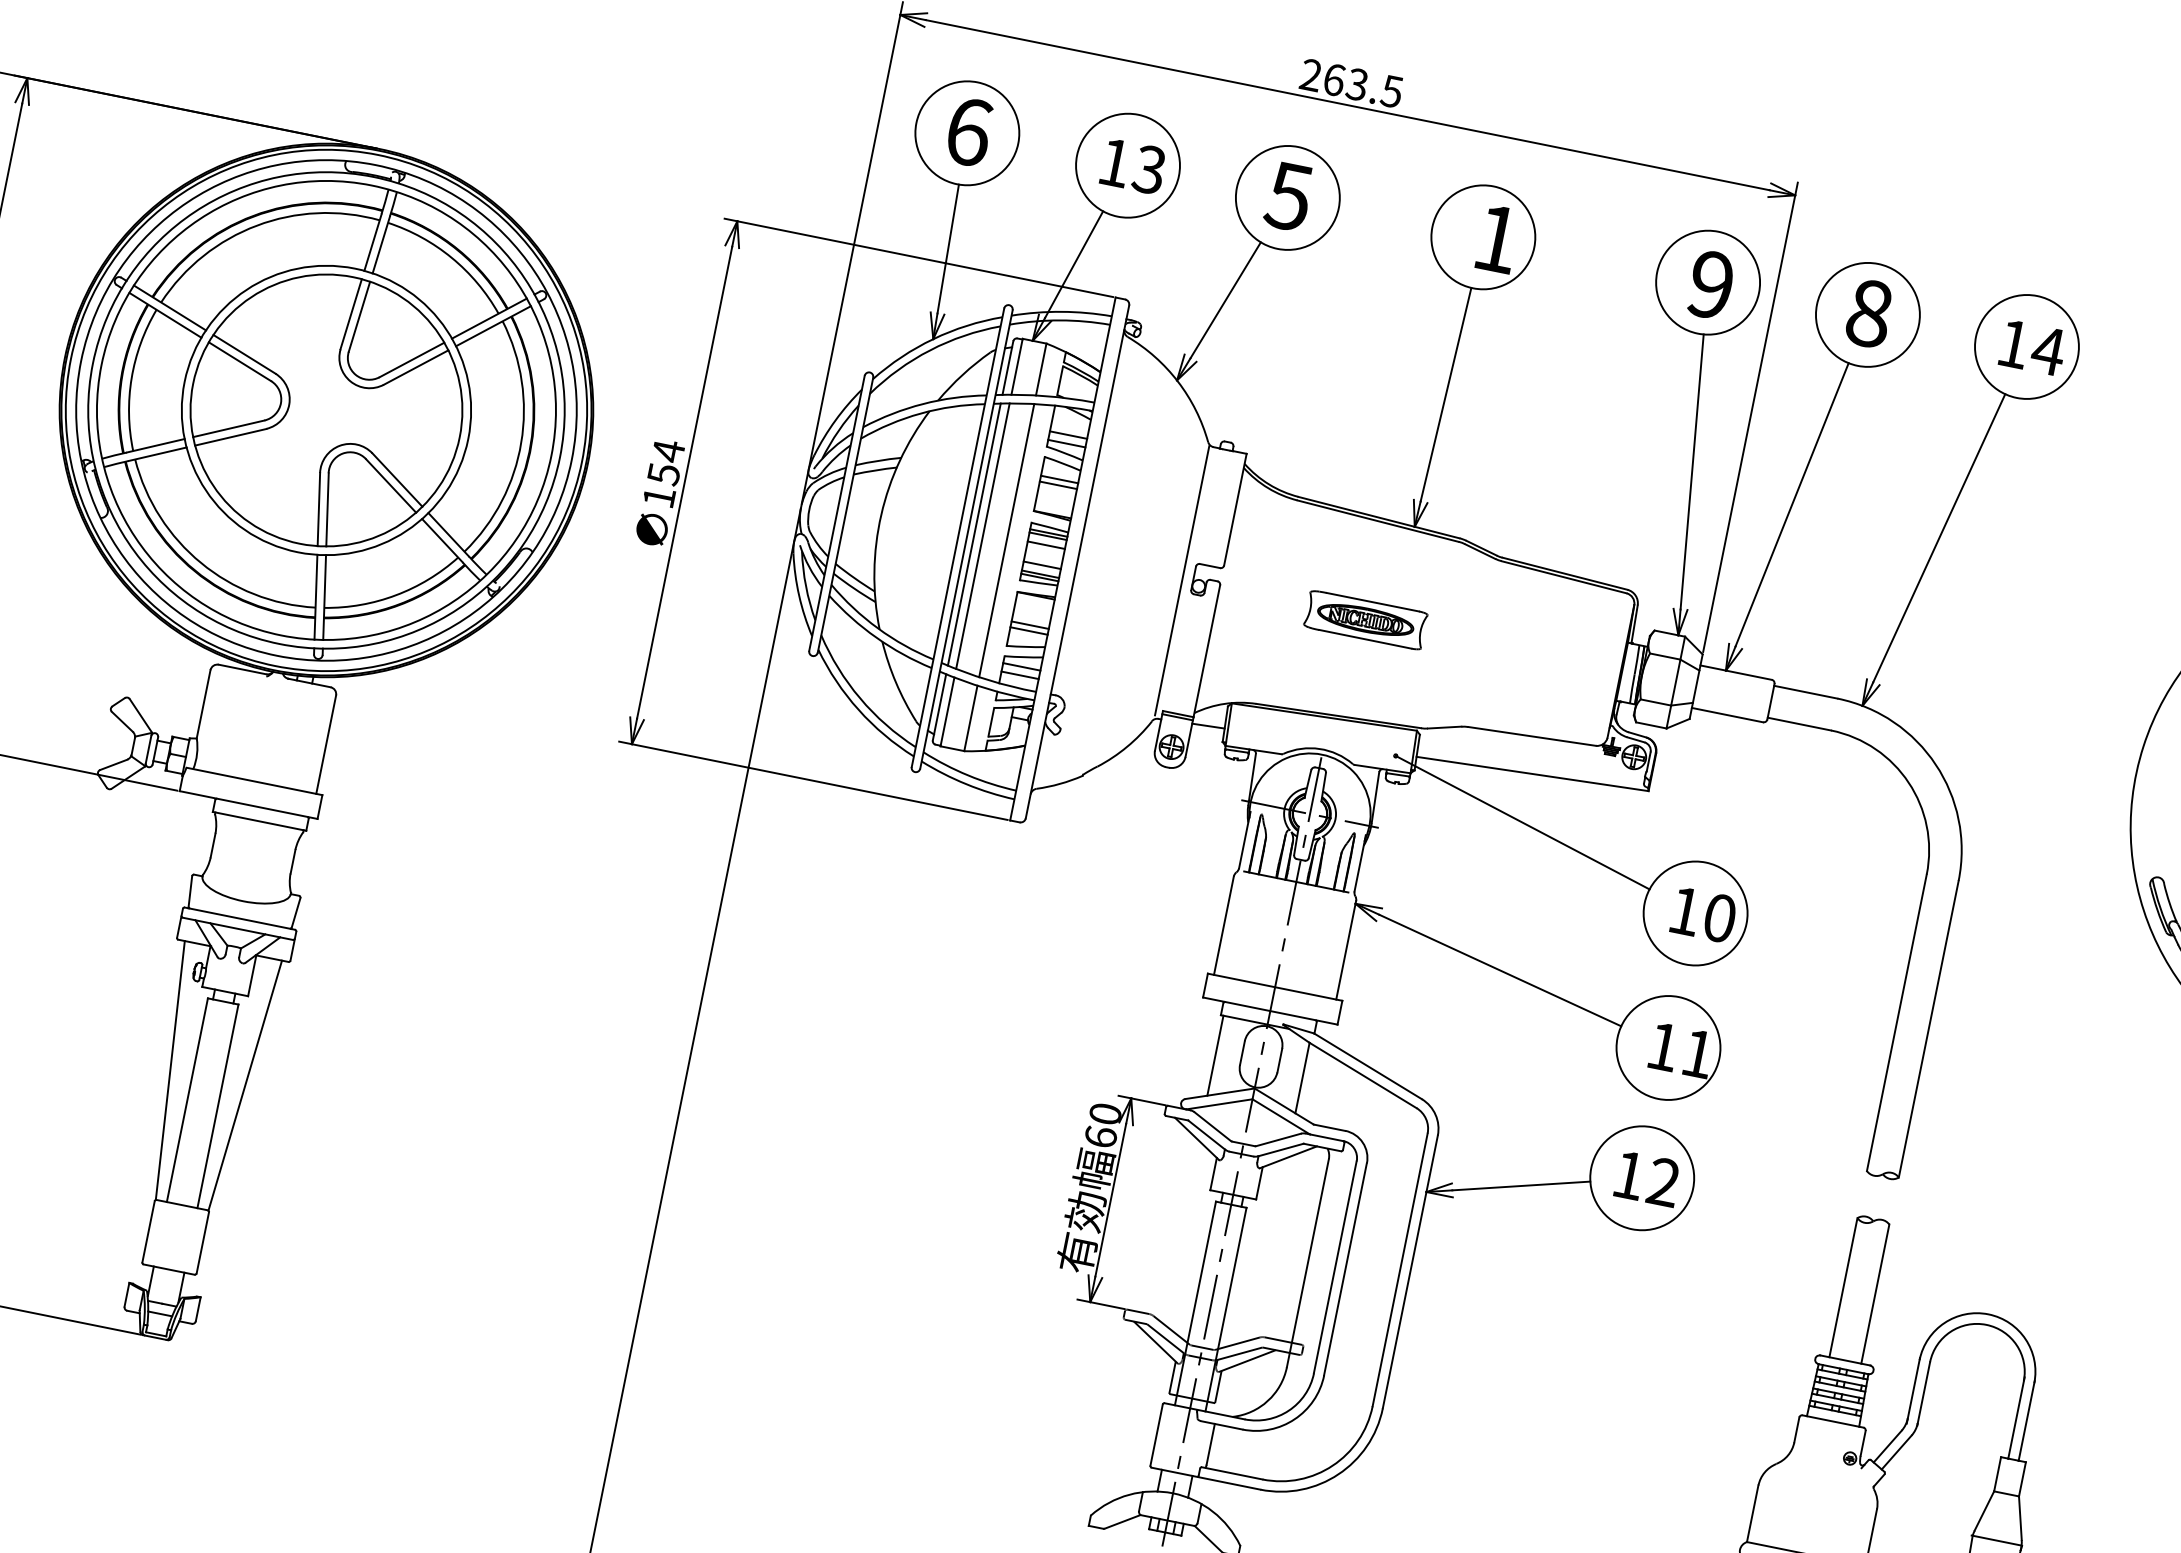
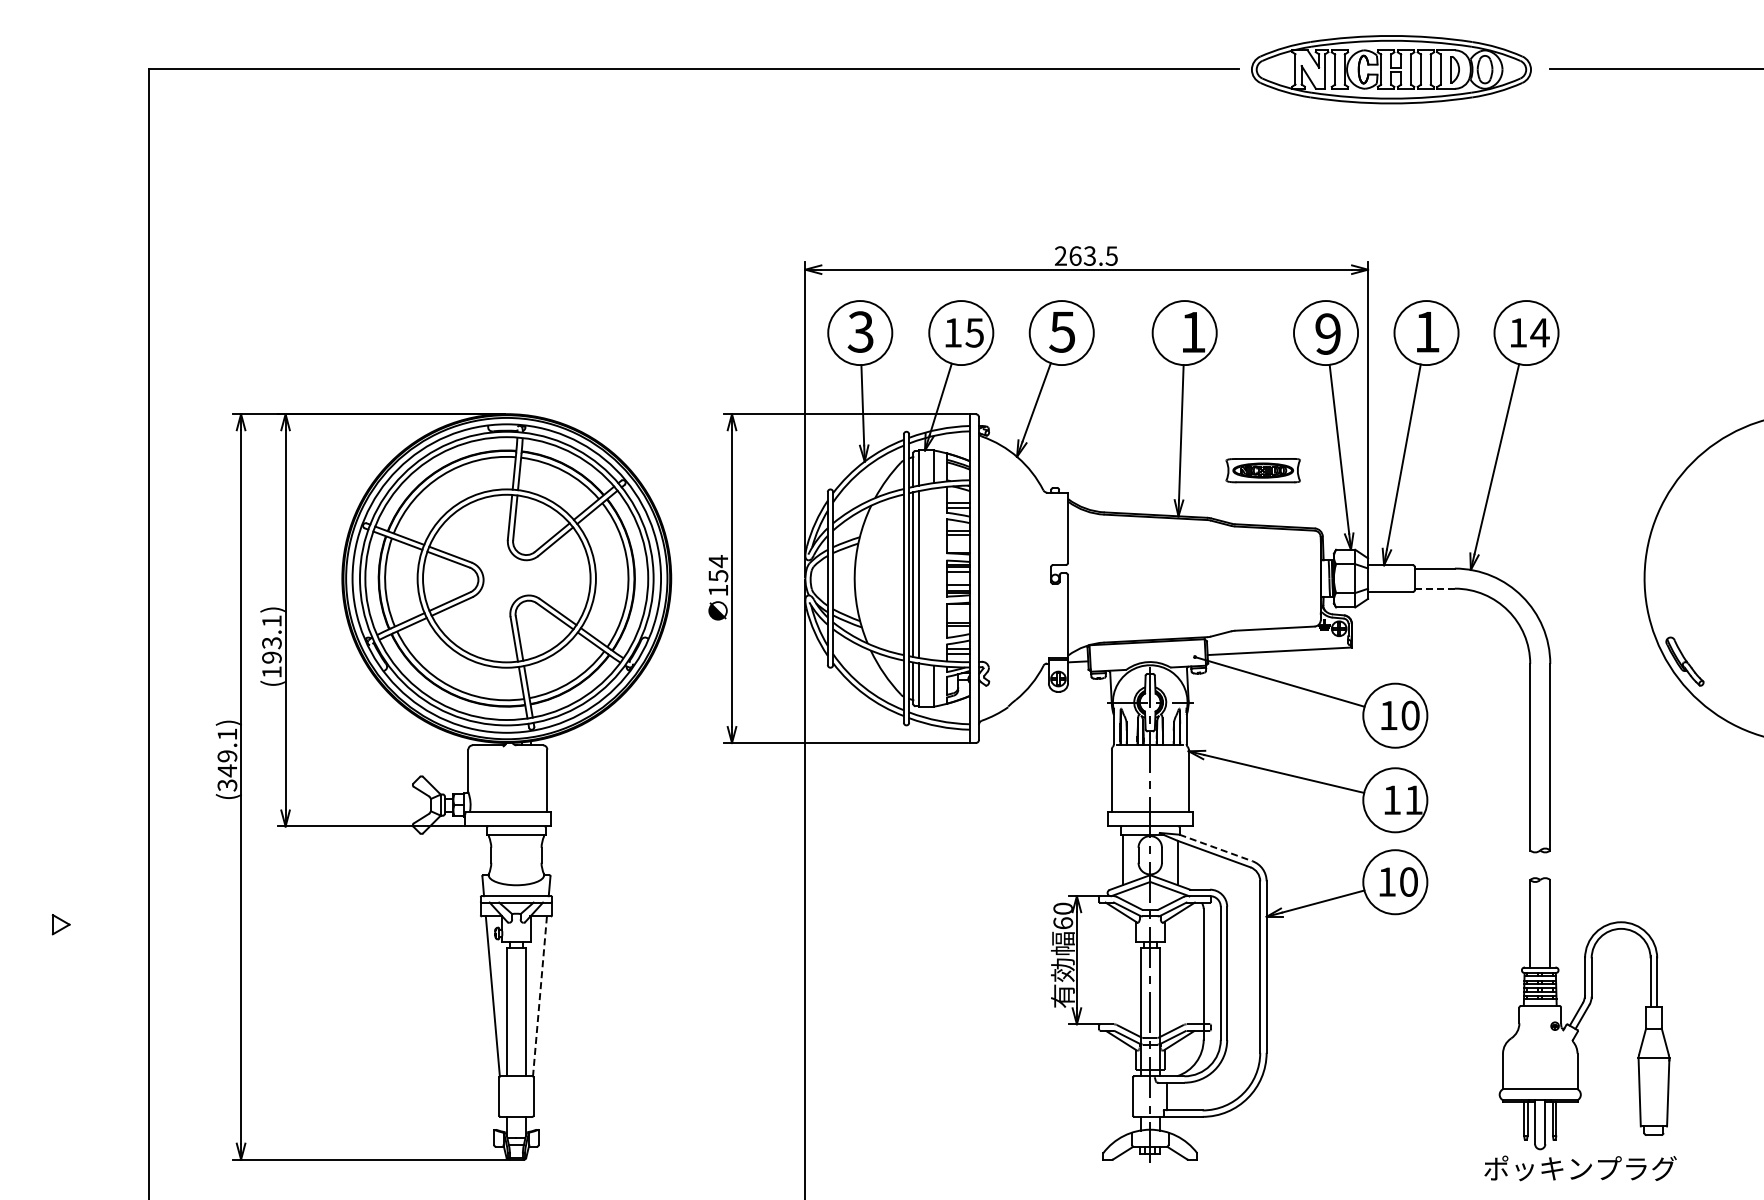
text: (968, 130) -> (860, 331), 6 -> 3
text: (1149, 169) -> (974, 332), 13 -> 15
text: (1869, 312) -> (1427, 331), 8 -> 1
line: (1006, 540) -> (933, 574), removed
line: (1182, 579) -> (1044, 576), removed
part: (1364, 619) -> (1262, 470), moved
line: (1798, 723) -> (1434, 588), solid -> dashed
line: (1368, 1065) -> (1216, 847), solid -> dashed
line: (244, 1085) -> (539, 996), solid -> dashed
text: (1663, 1181) -> (1408, 881), 12 -> 10

